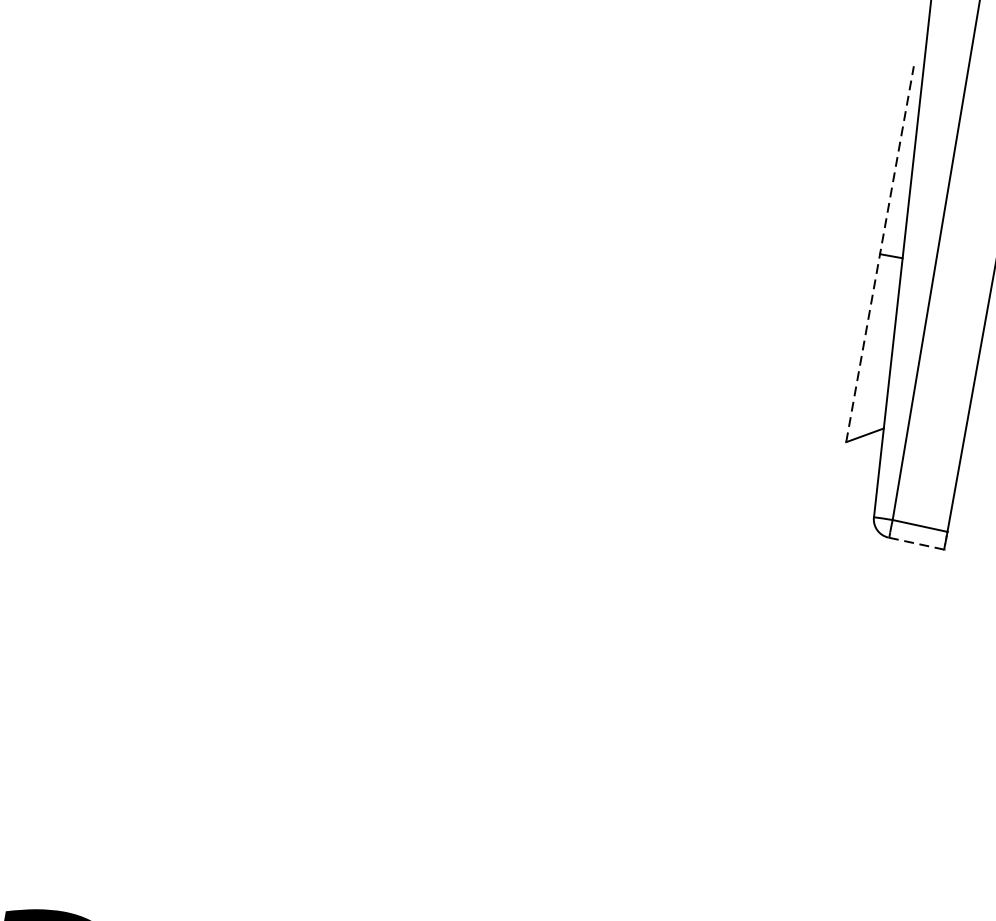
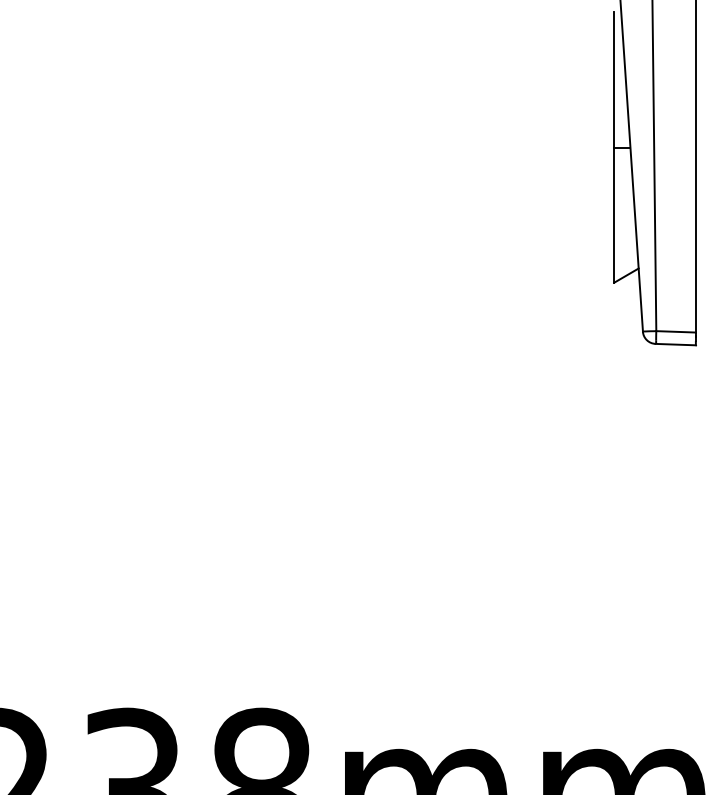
line: (880, 254) -> (614, 147), dashed -> solid
line: (916, 543) -> (675, 344), dashed -> solid

